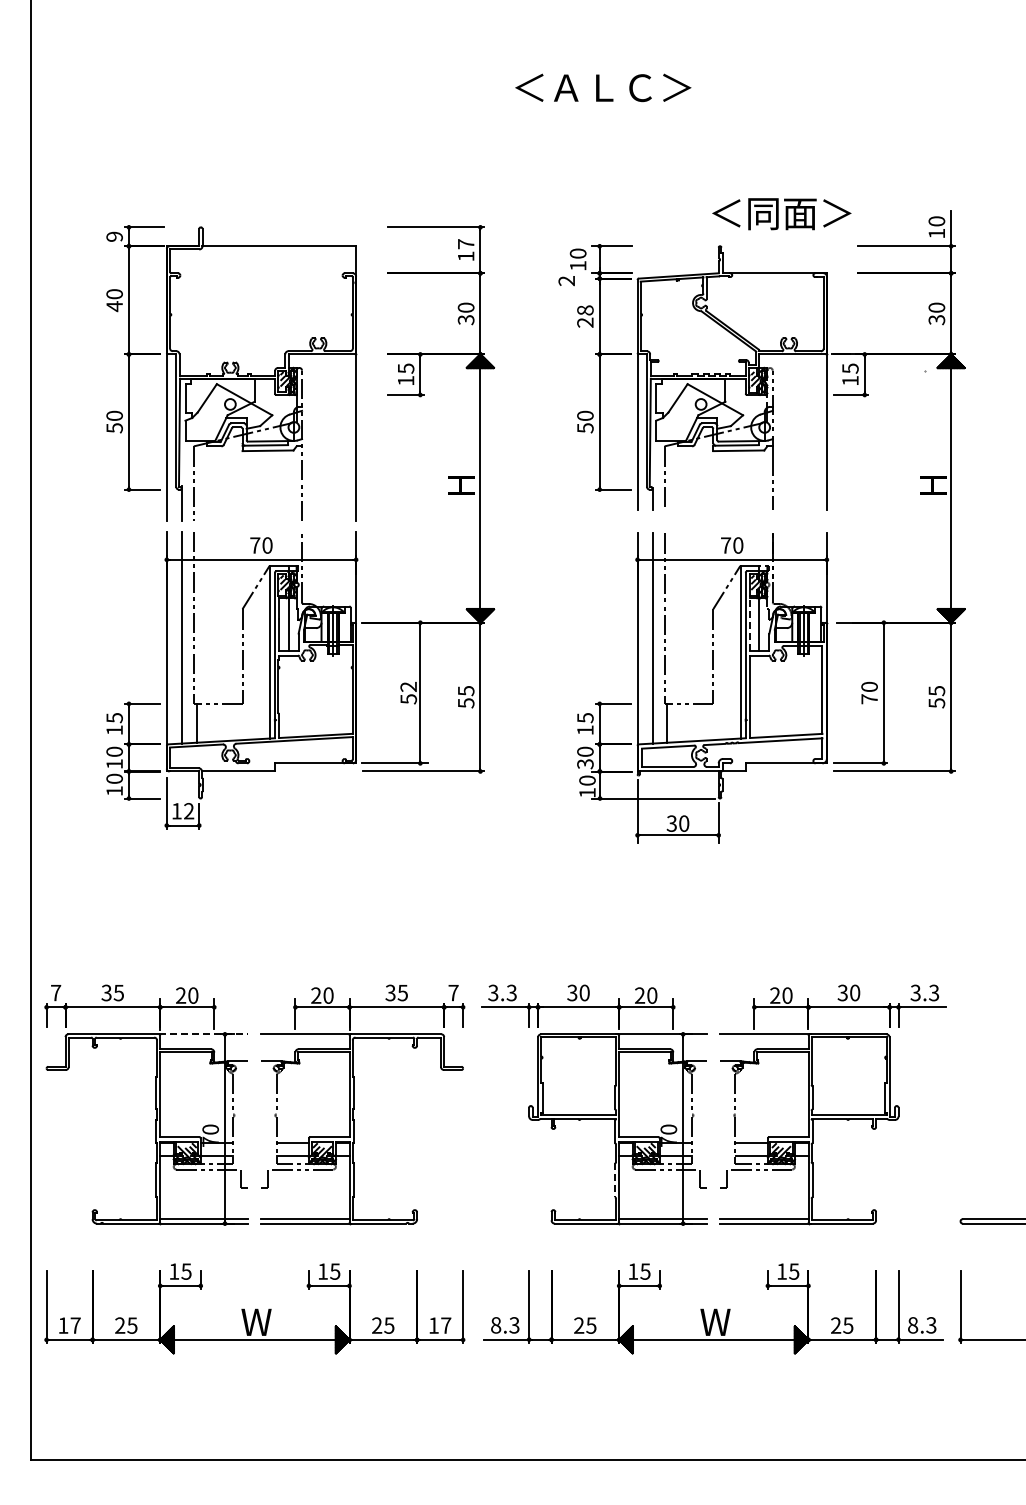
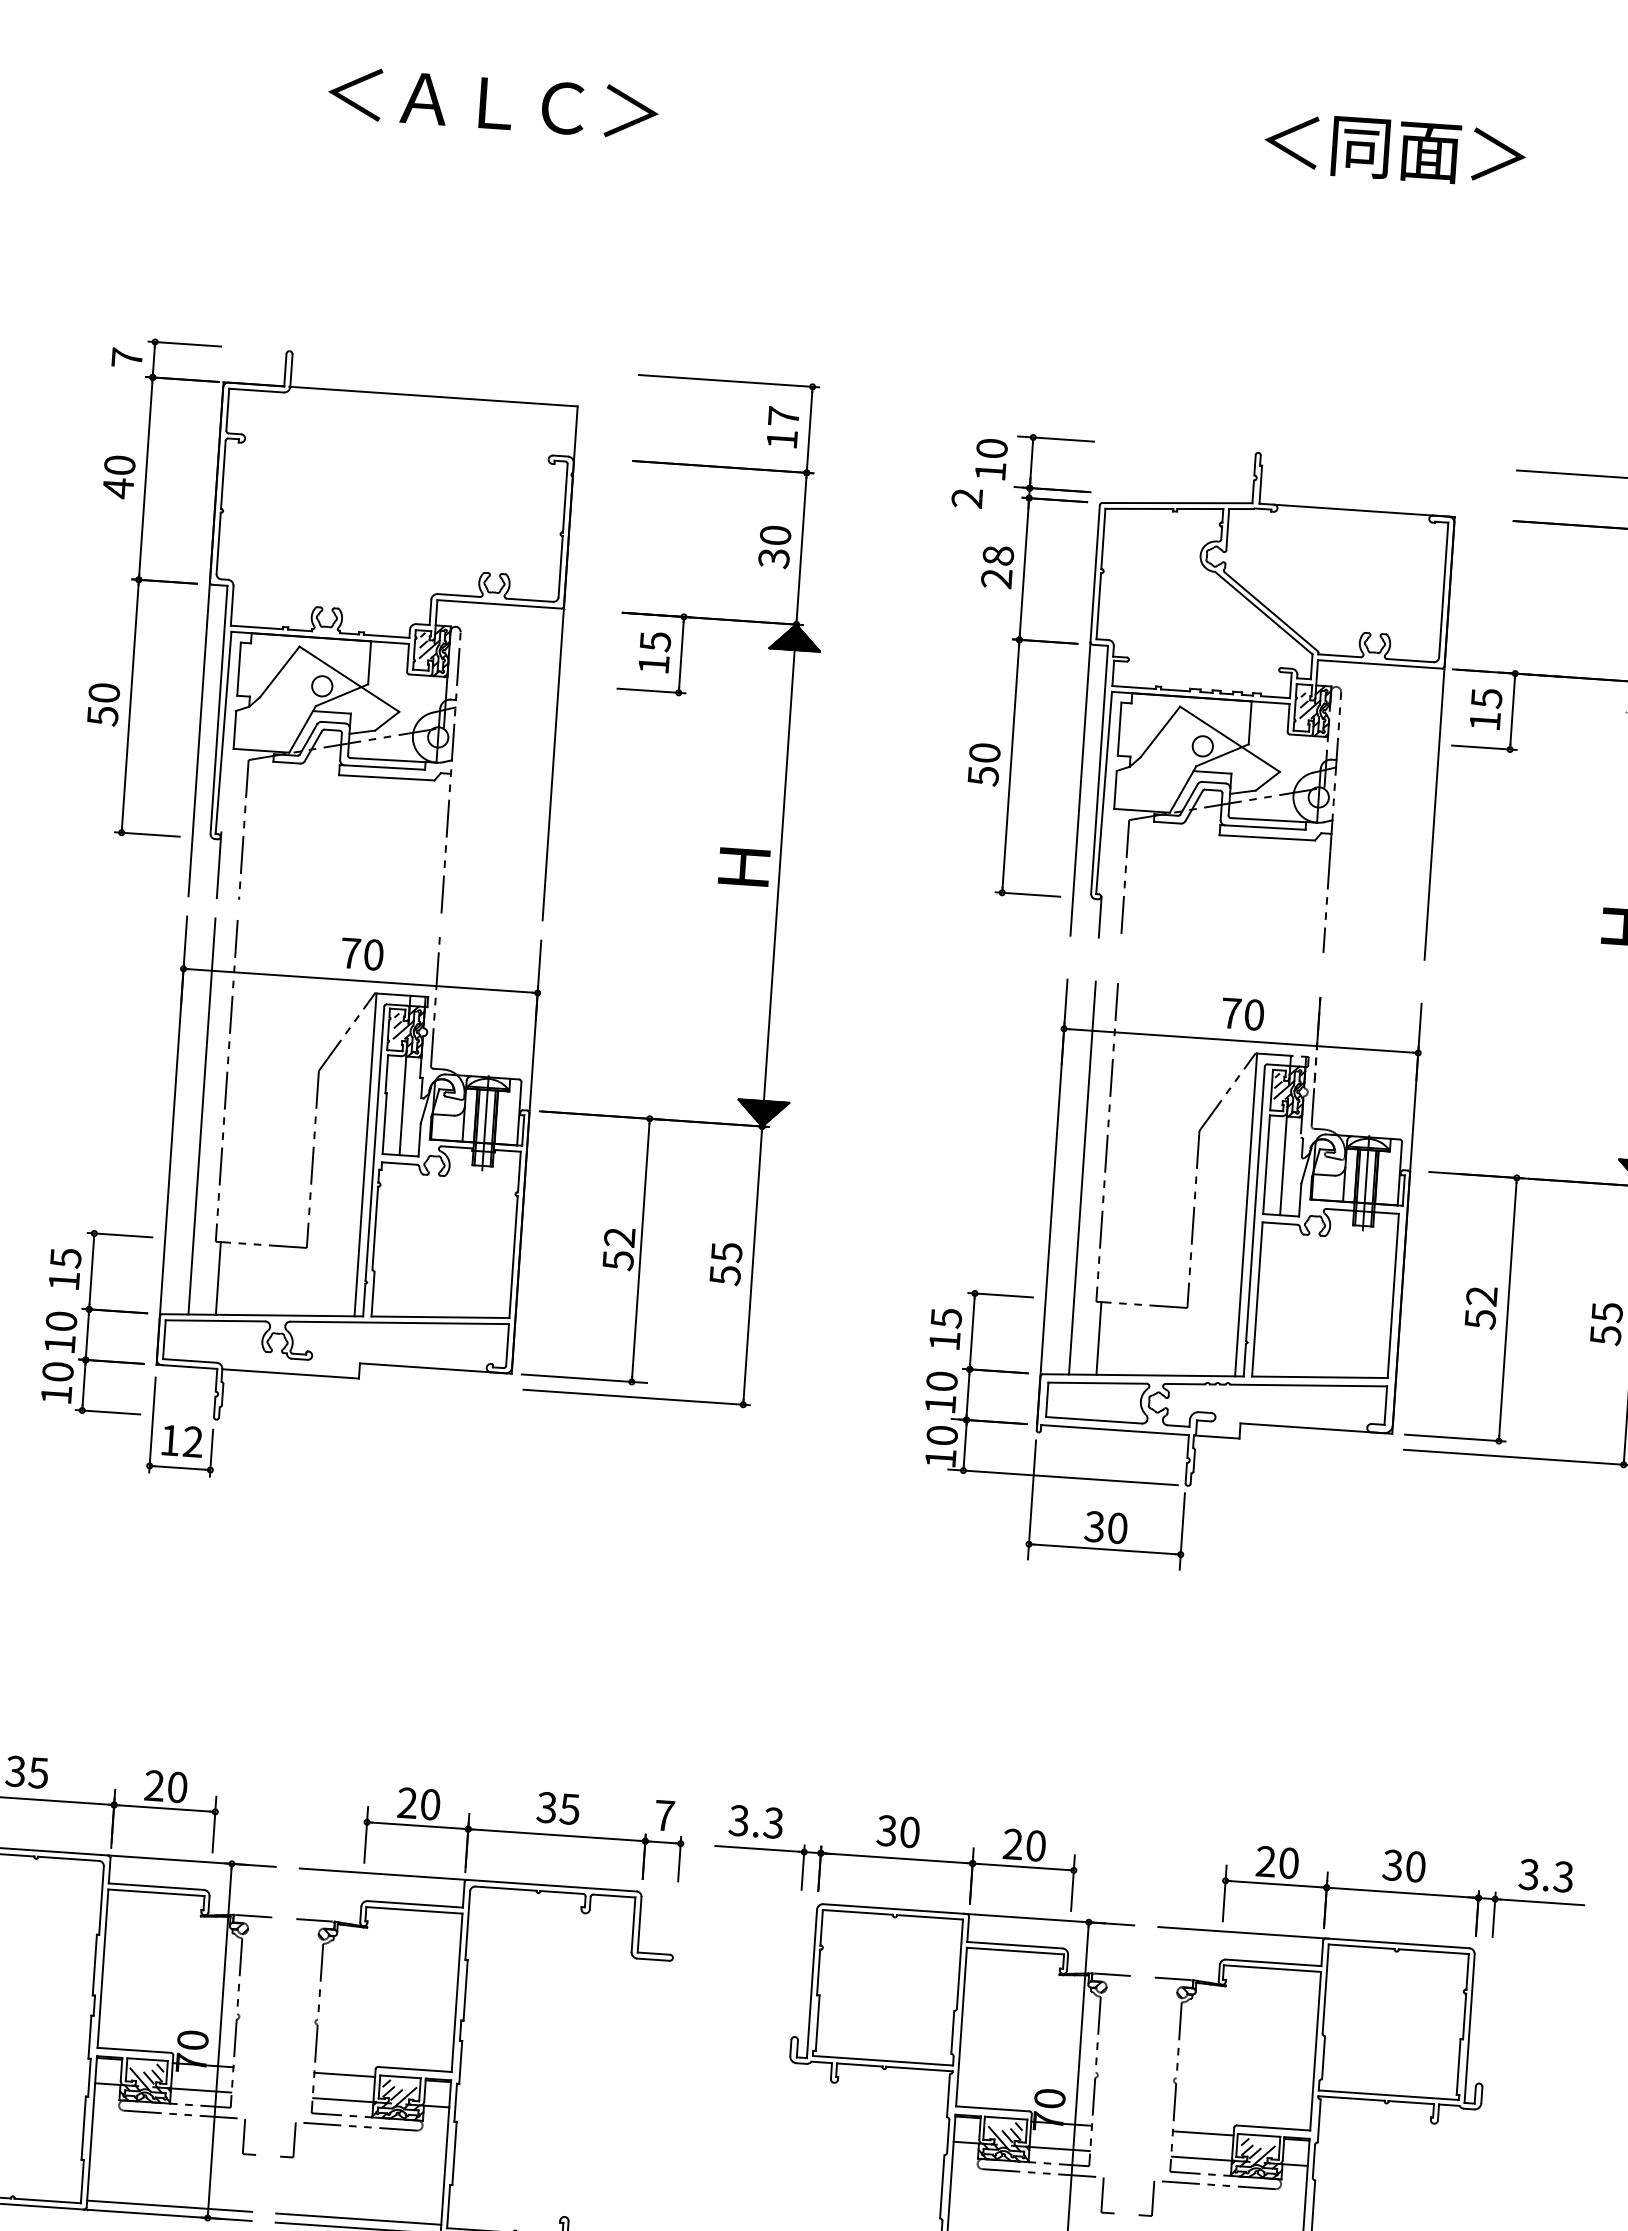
text: (603, 87) -> (493, 102), moved
text: (781, 214) -> (1394, 150), moved
text: (114, 236) -> (126, 357), 9 -> 7
line: (750, 624) -> (1267, 1164), dashed -> solid
text: (869, 692) -> (1481, 1306), 70 -> 52
text: (585, 764) -> (940, 1405), 30 -> 10
line: (203, 1034) -> (191, 1861), dashed -> solid
line: (614, 1180) -> (941, 2186), dashed -> solid

